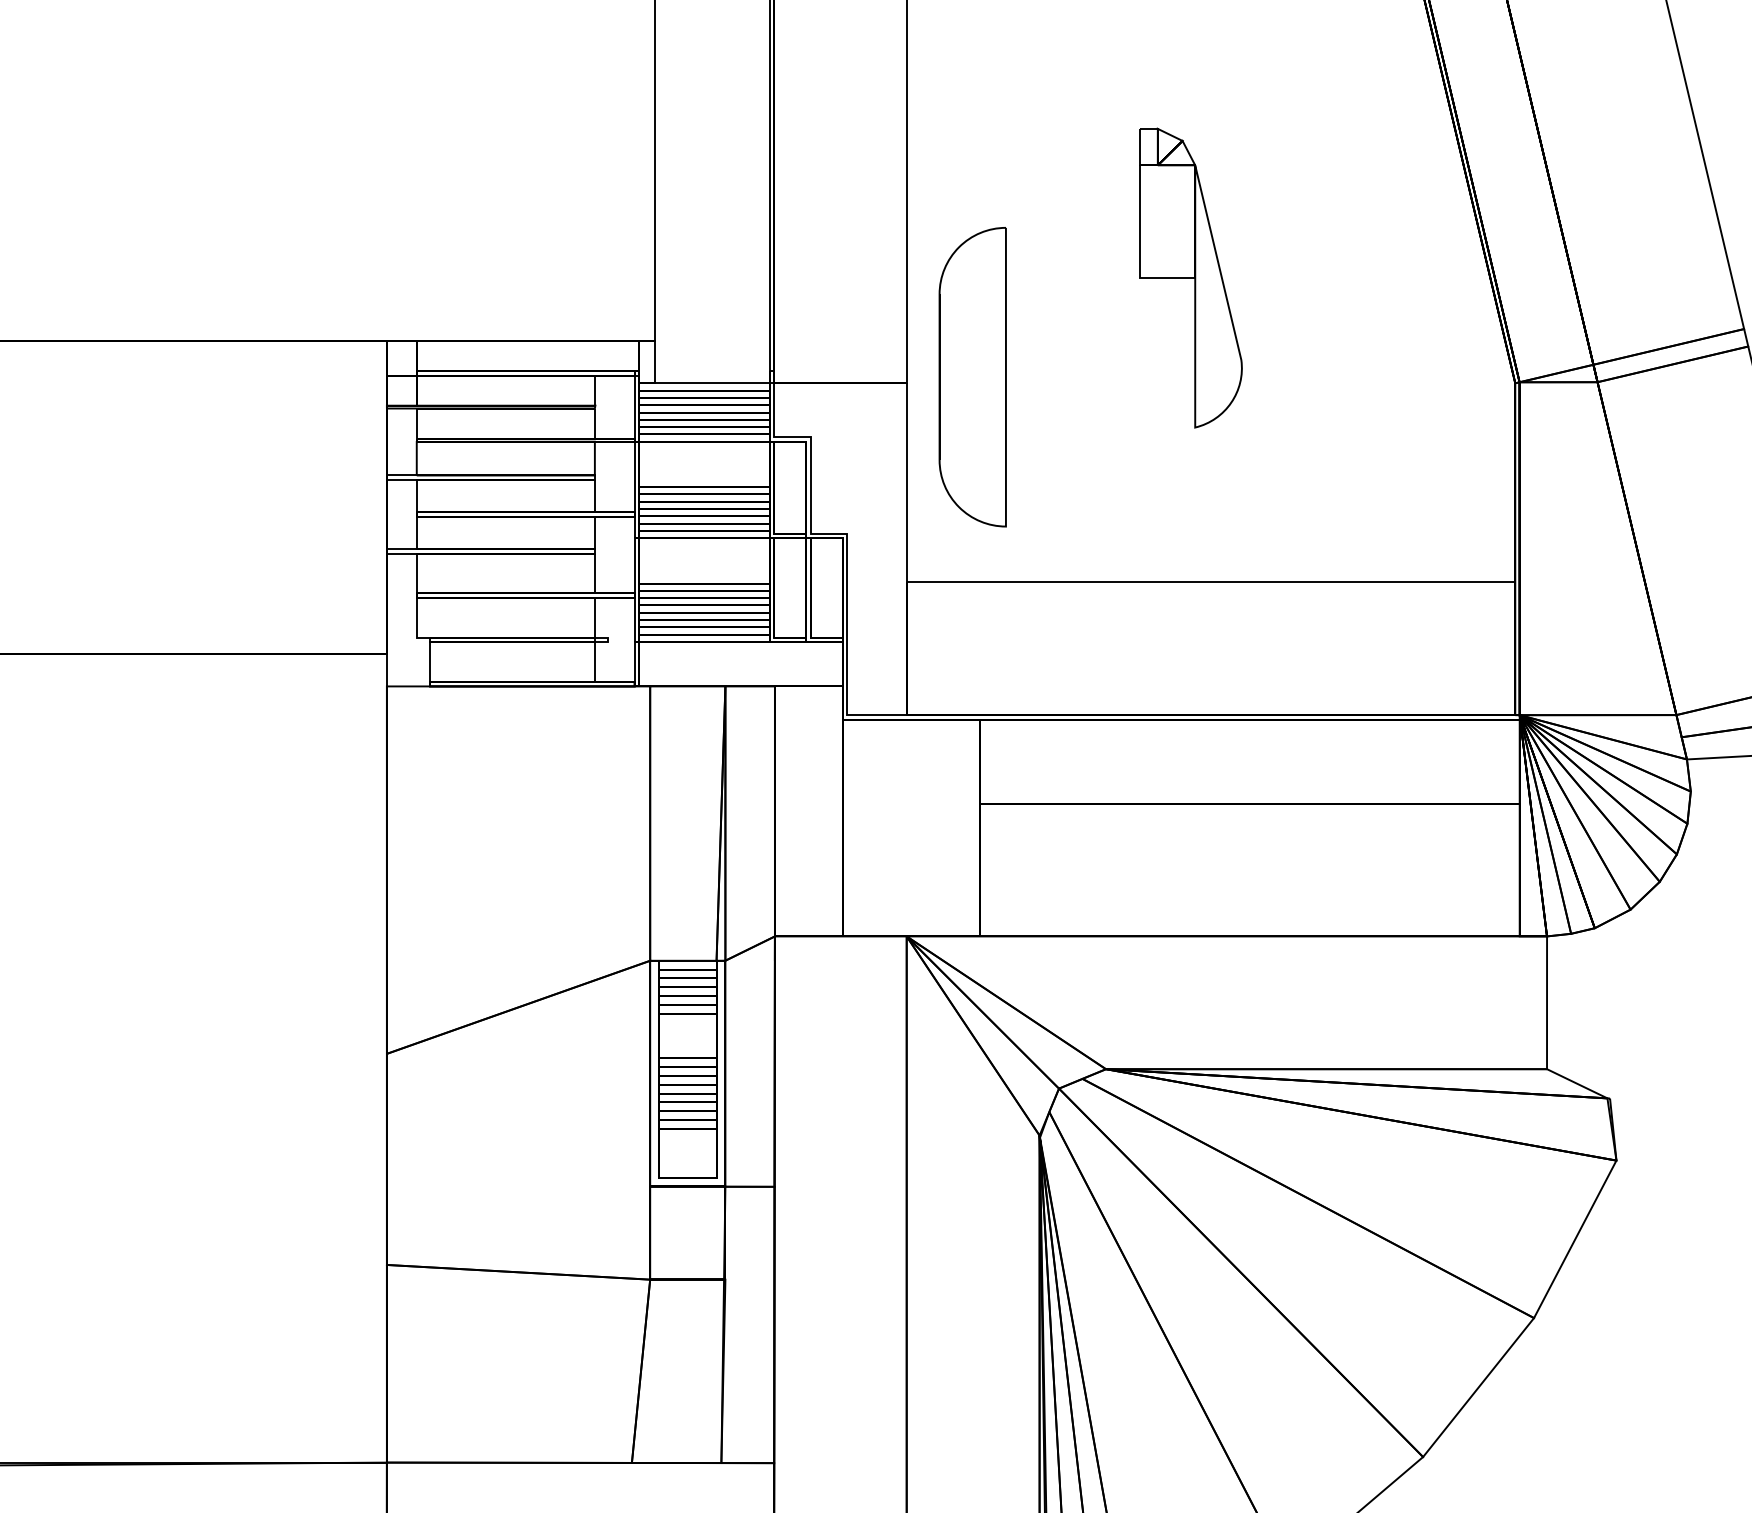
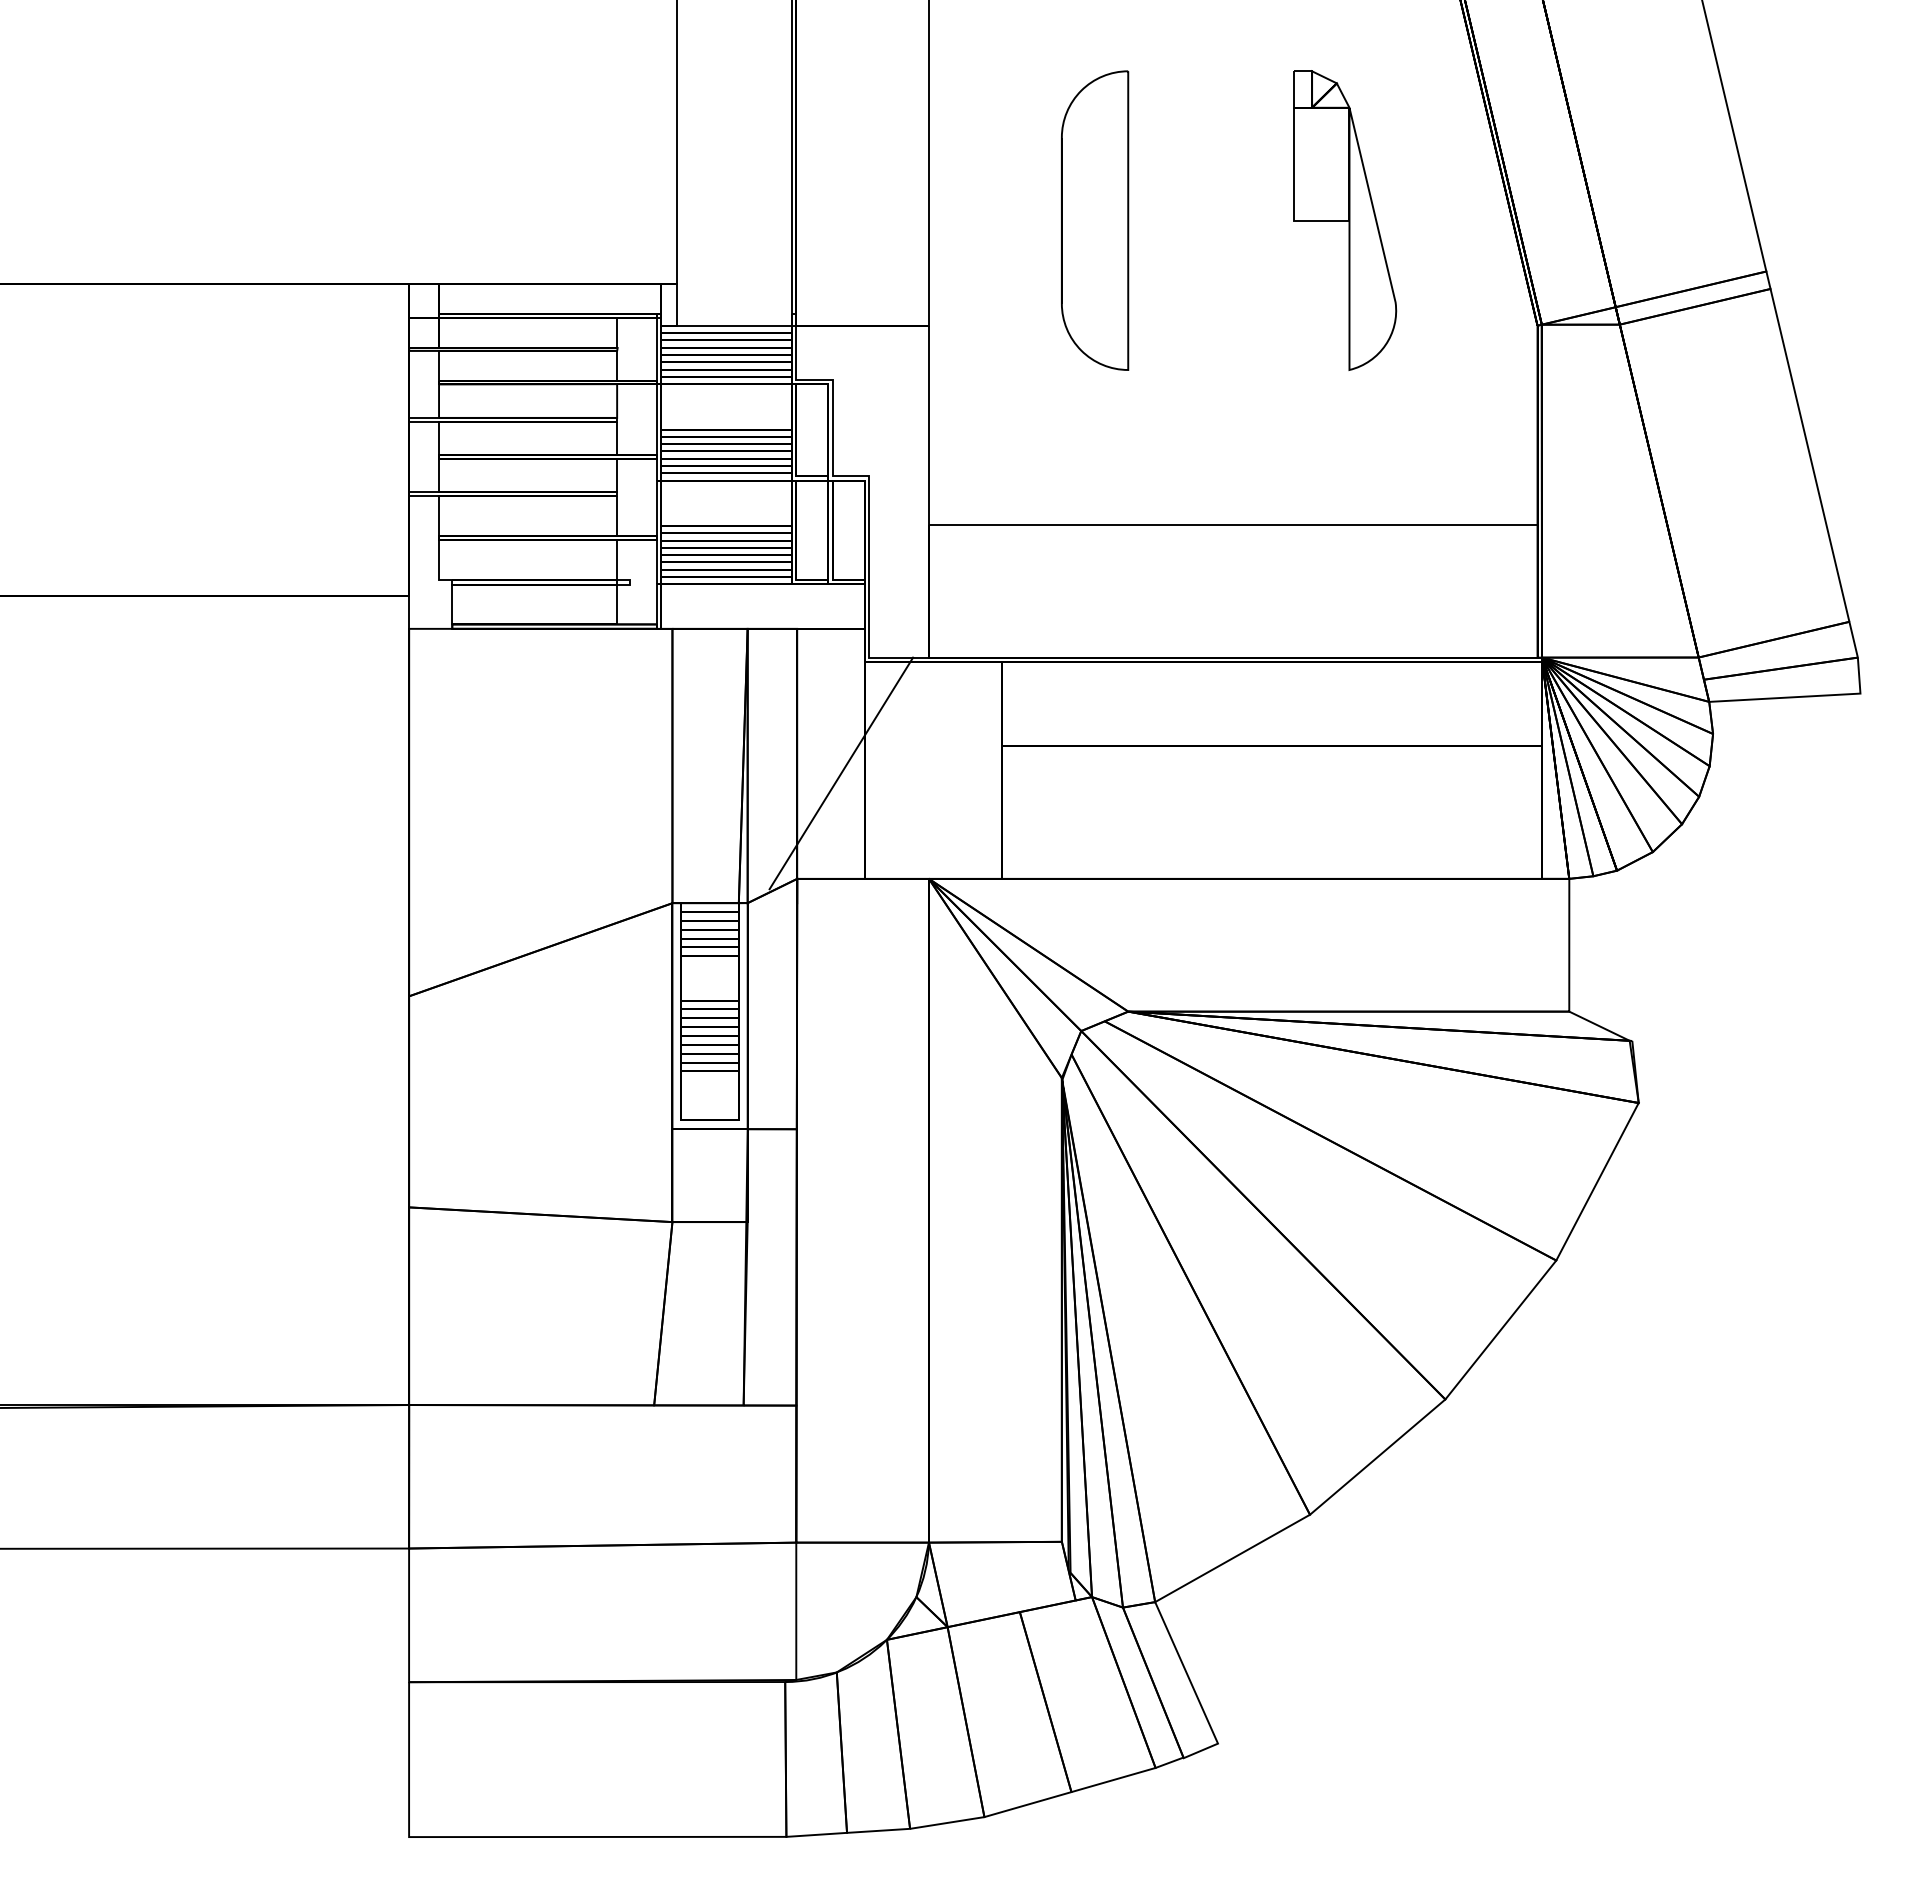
part: (1191, 278) -> (1345, 220), moved
part: (973, 377) -> (1095, 220), moved
line: (819, 831) -> (841, 773), added

